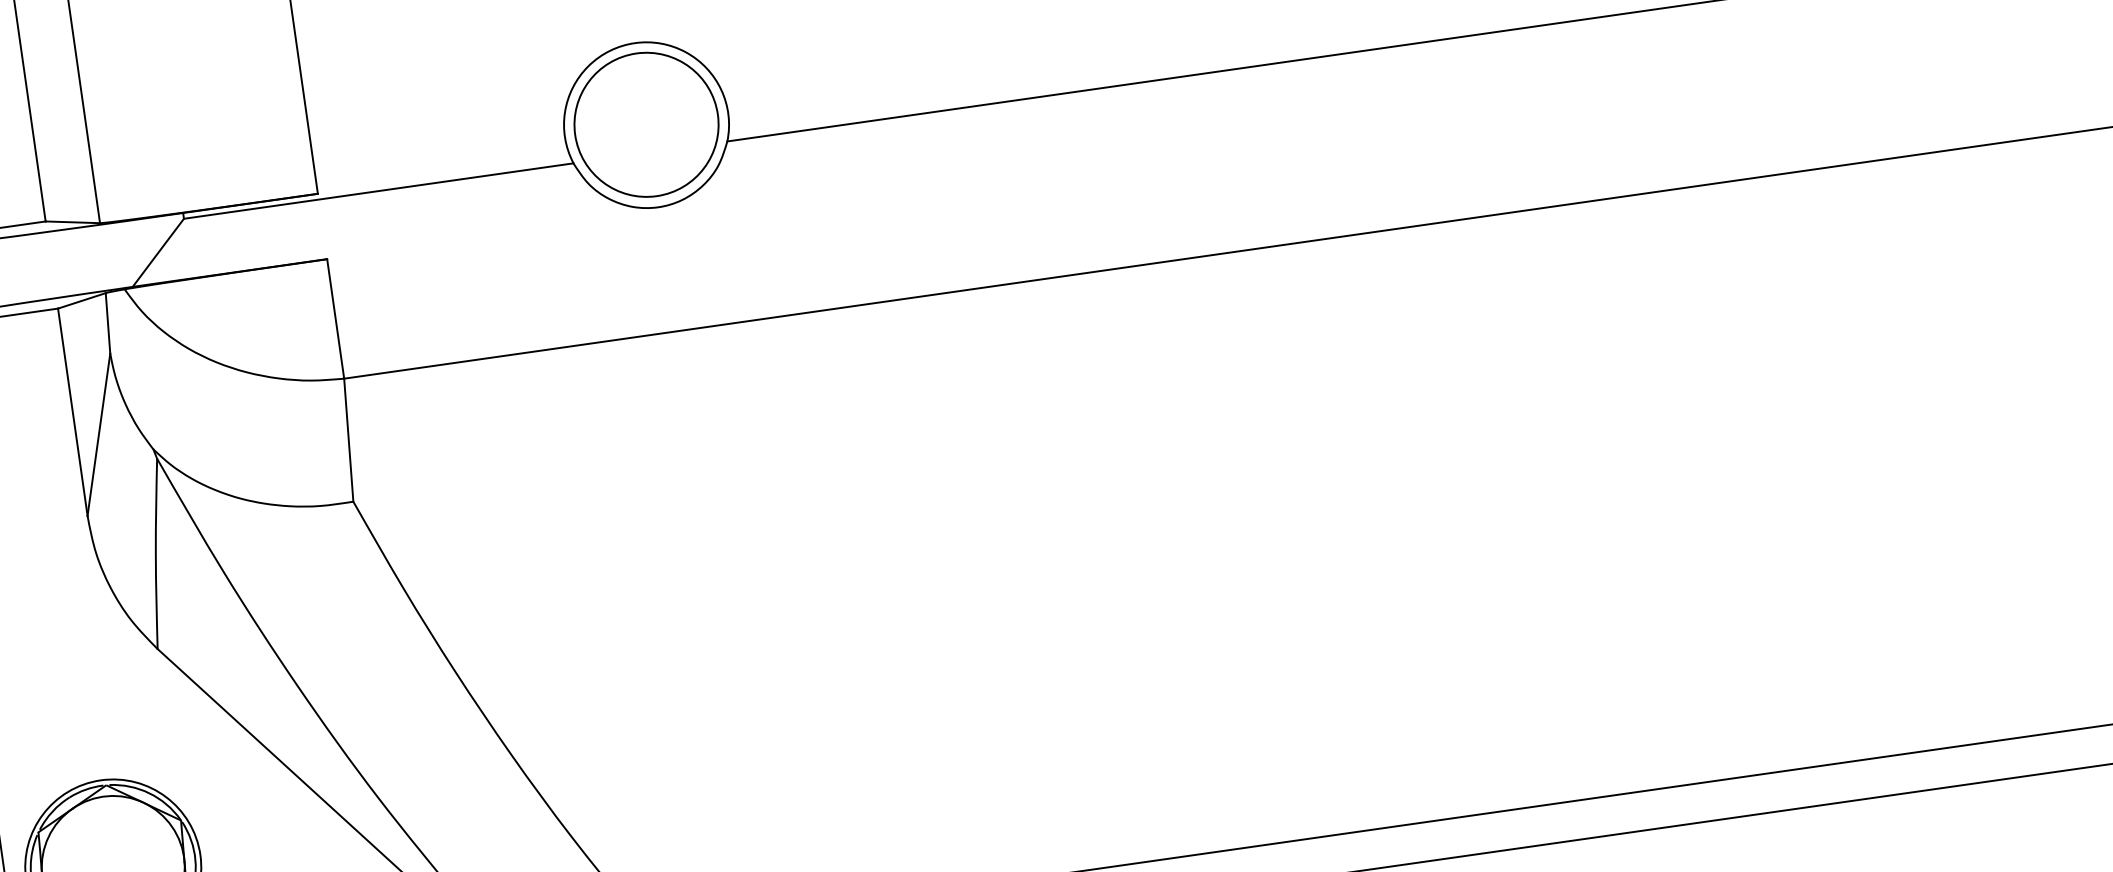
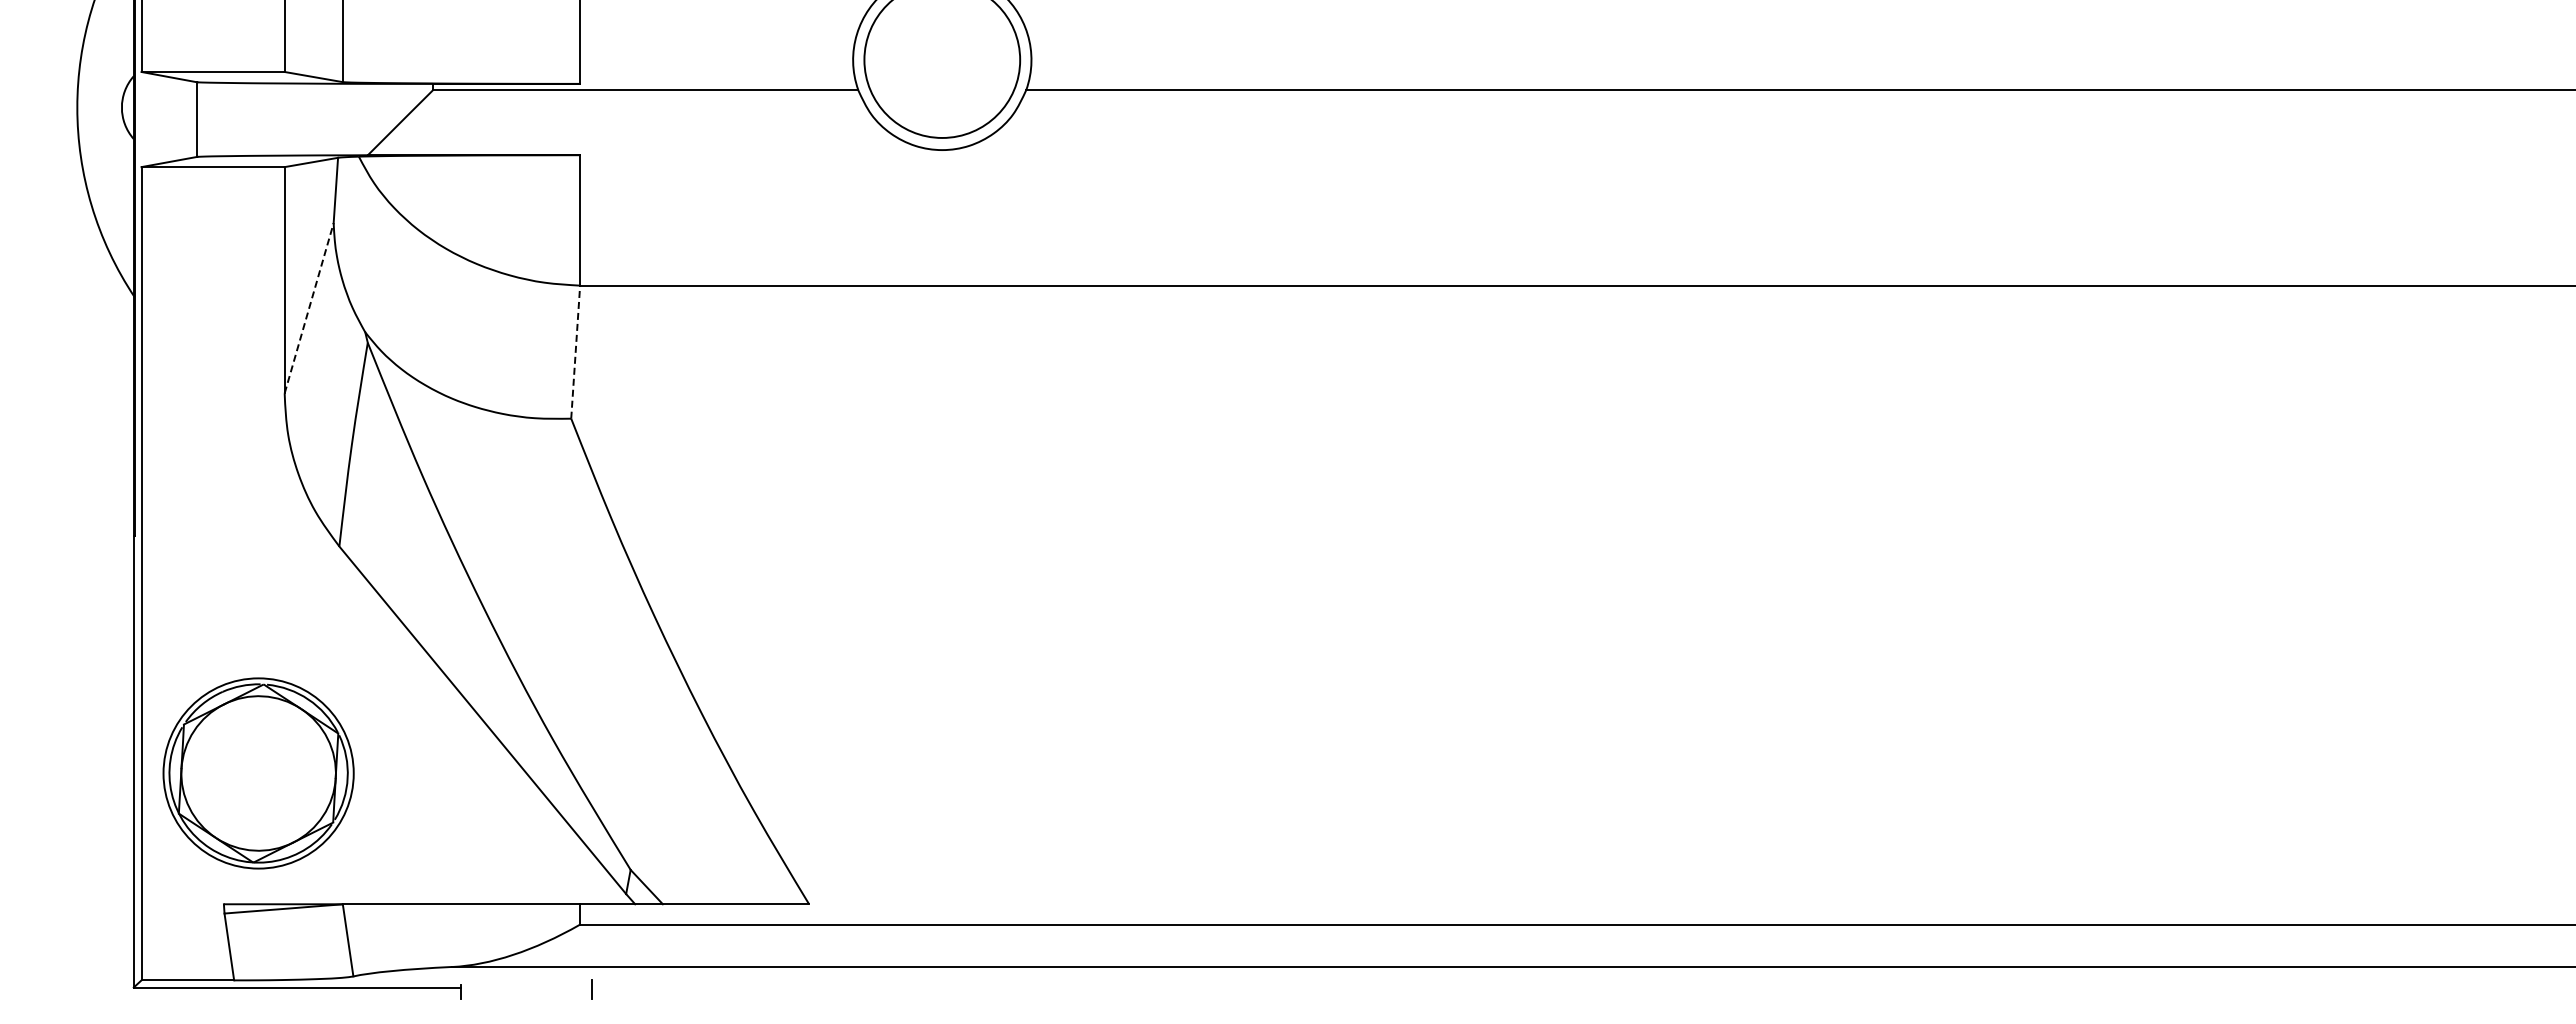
line: (99, 434) -> (309, 308), solid -> dashed
line: (348, 440) -> (575, 352), solid -> dashed

